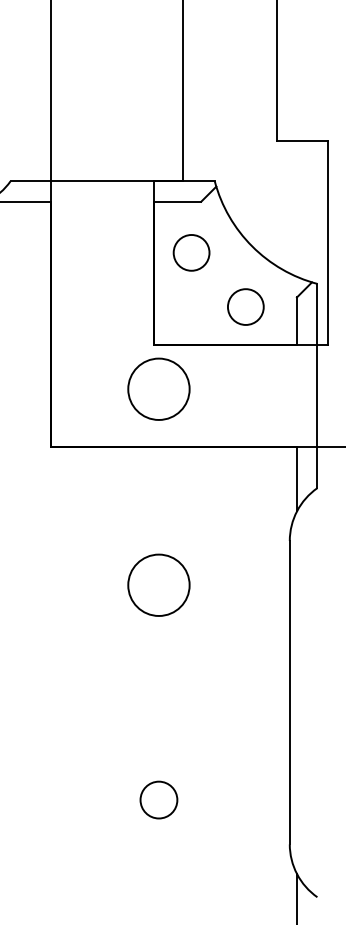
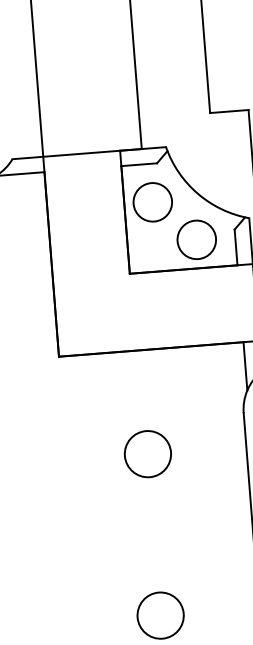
circle: (191, 252) -> (152, 202), size x1.43
circle: (245, 306) -> (196, 239), size x1.43
circle: (158, 388) -> (135, 306), removed
circle: (158, 799) -> (160, 615), size x1.67

